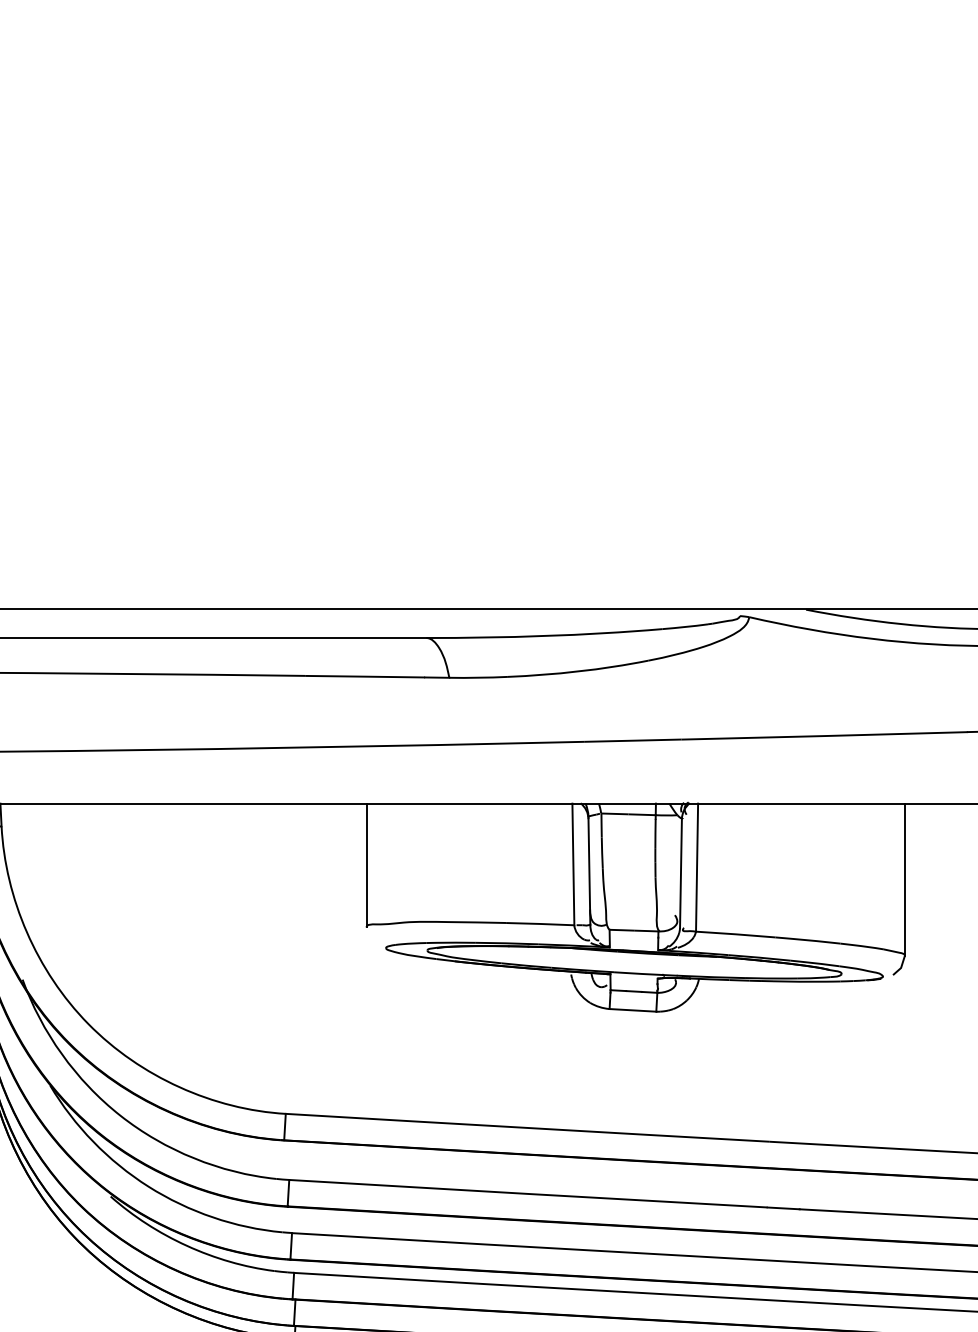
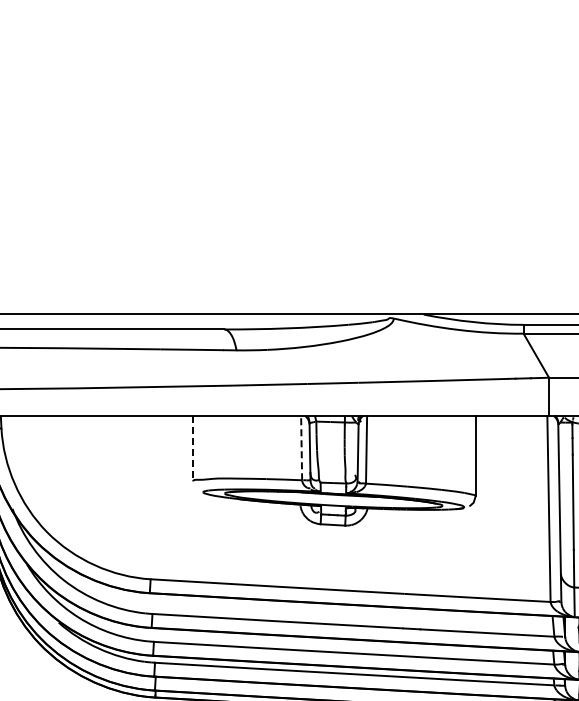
line: (573, 864) -> (301, 448), solid -> dashed
line: (367, 866) -> (193, 449), solid -> dashed

